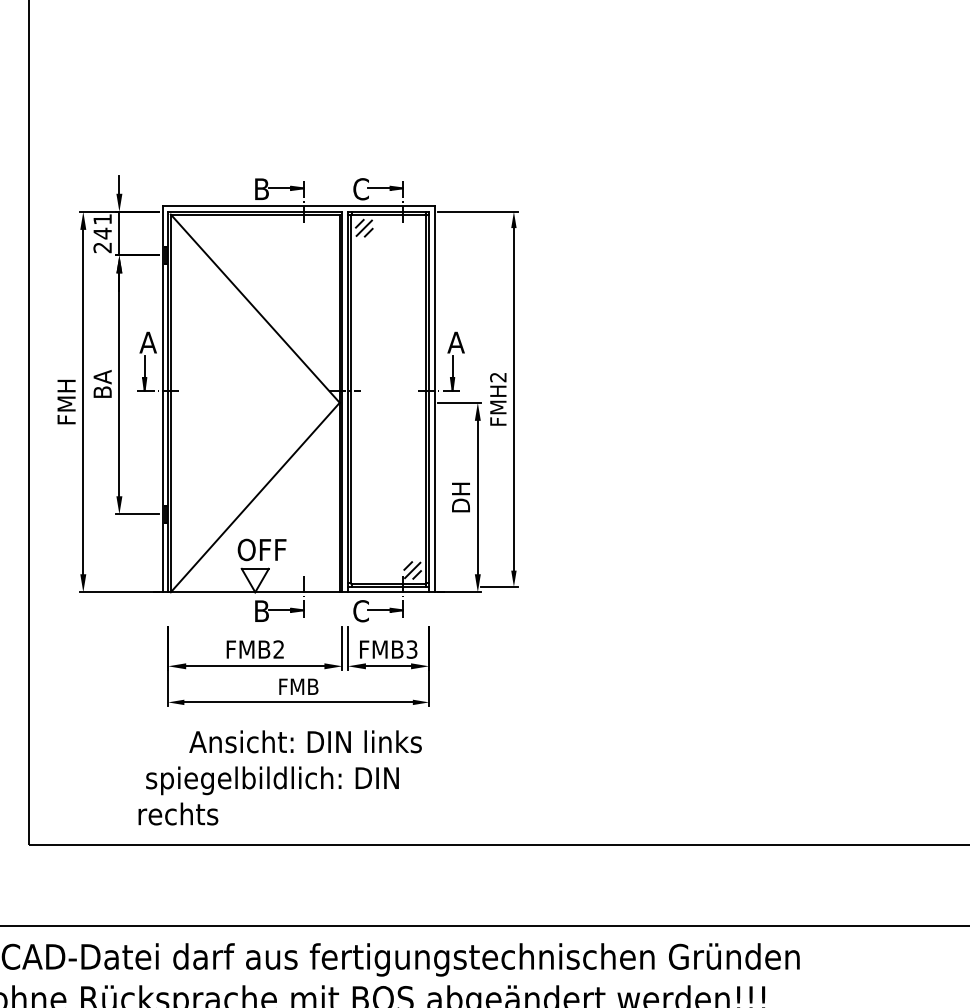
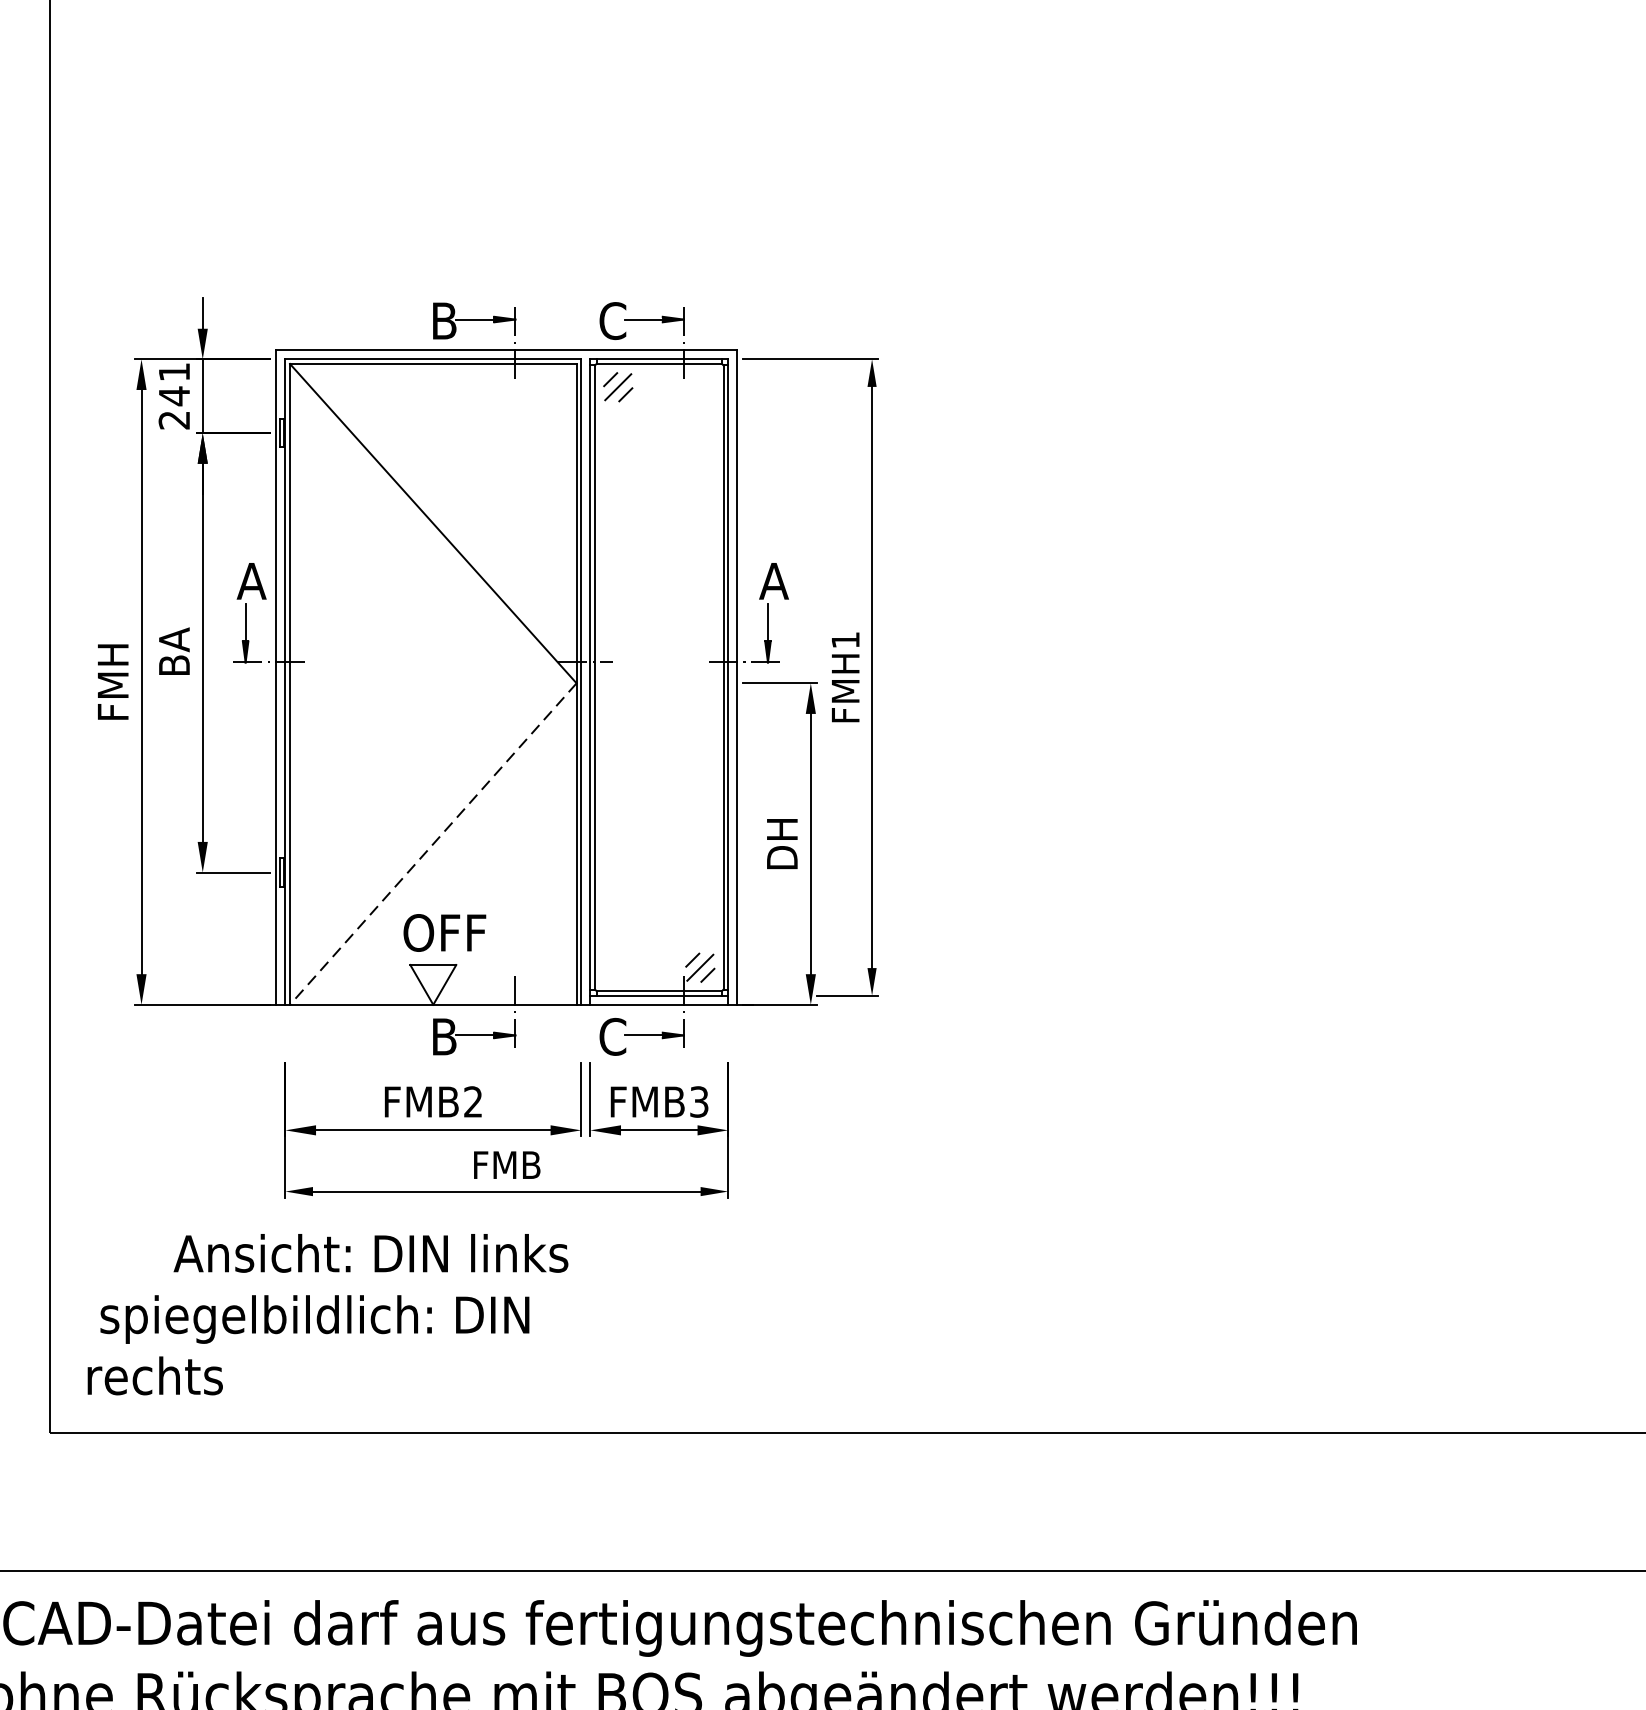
text: (498, 377) -> (845, 640), FMH2 -> FMH1
line: (255, 497) -> (433, 843), solid -> dashed
text: (279, 777) -> (326, 1313), moved

